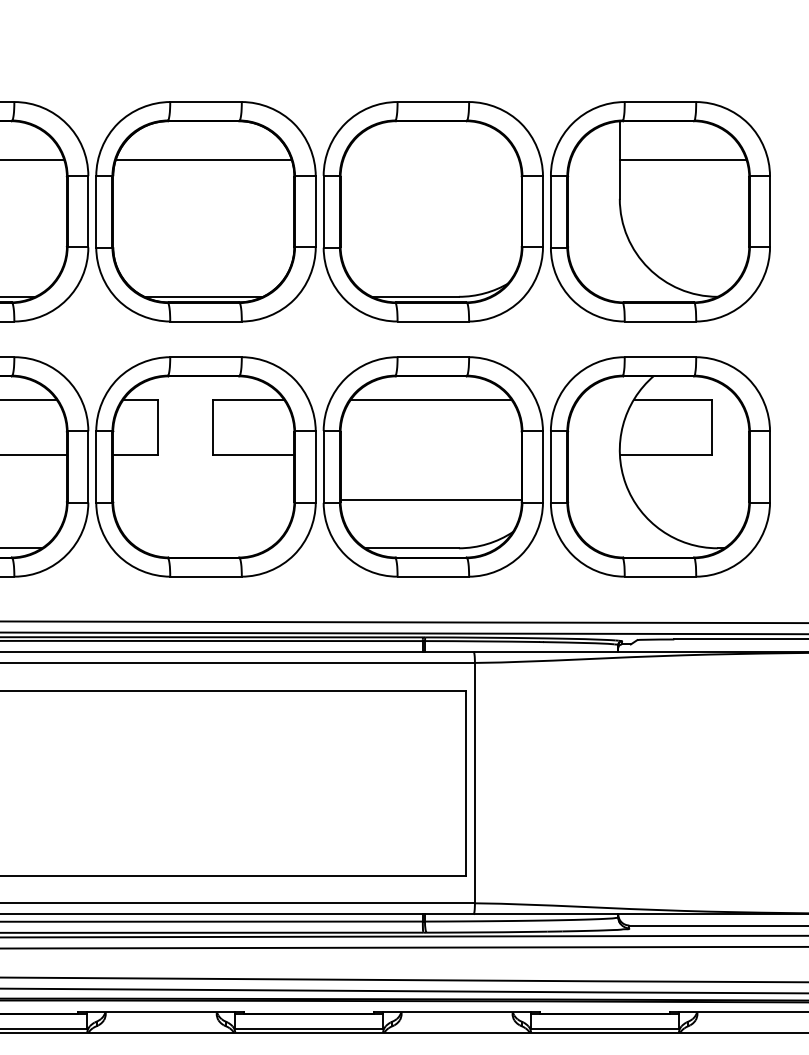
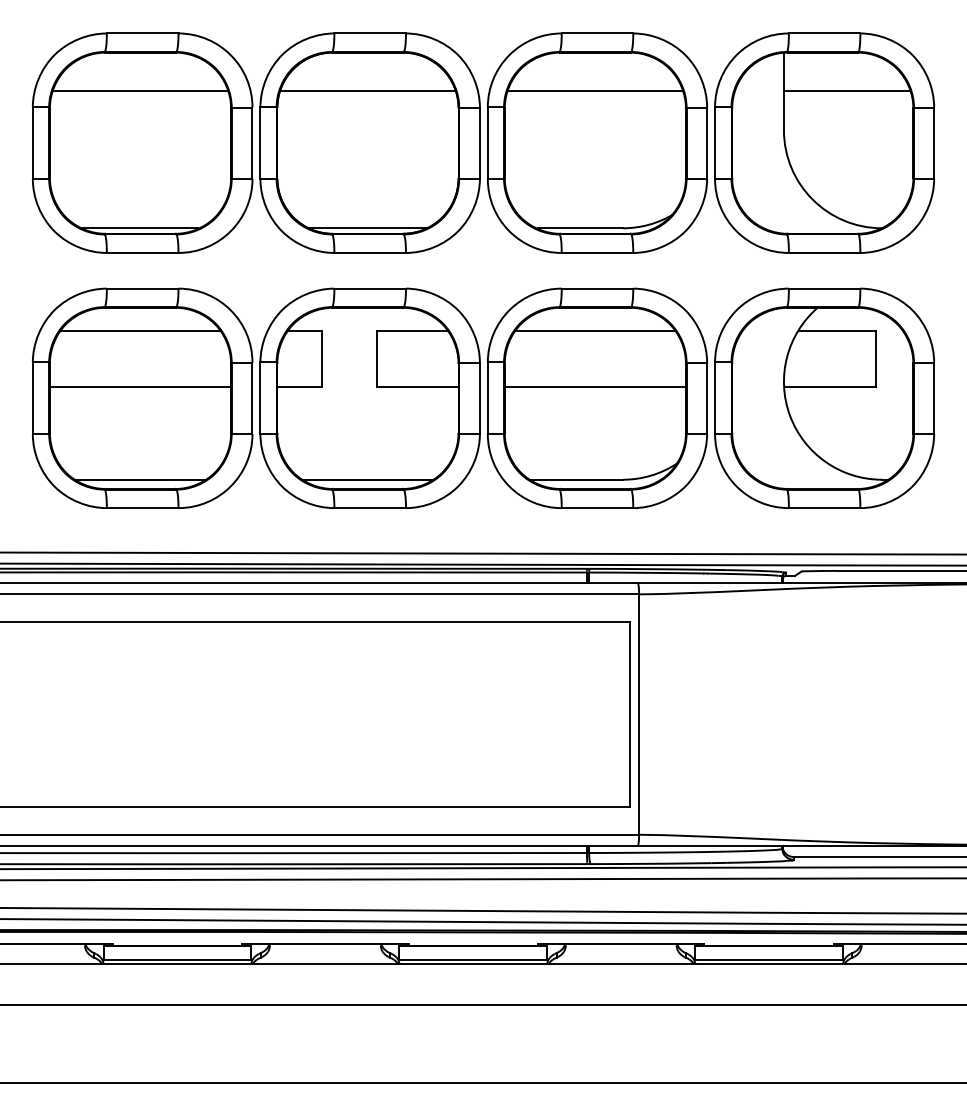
line: (431, 160) -> (595, 91), added
line: (430, 500) -> (594, 386), moved
line: (203, 548) -> (367, 479), added

